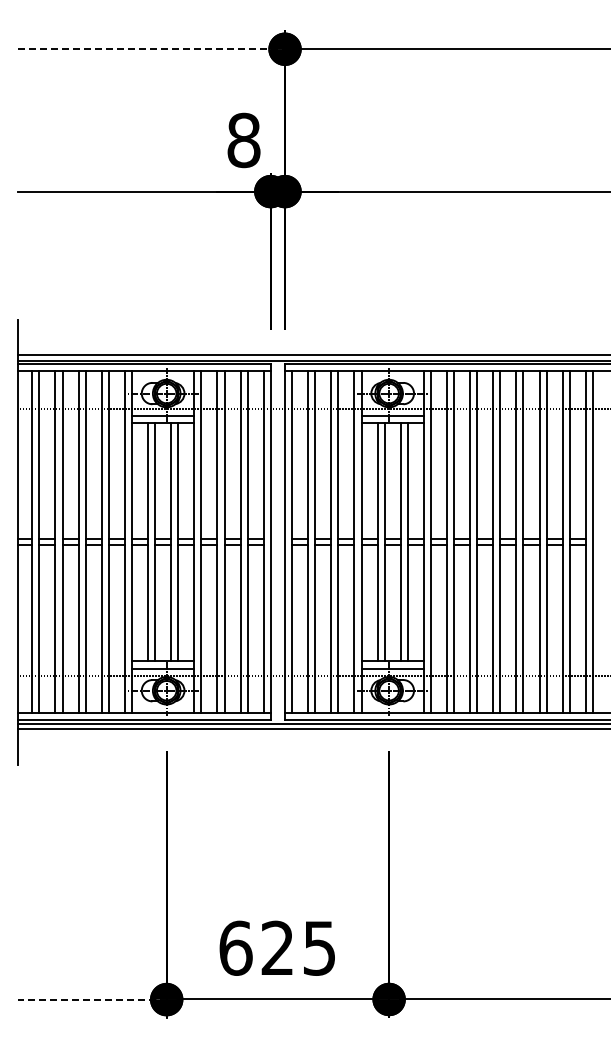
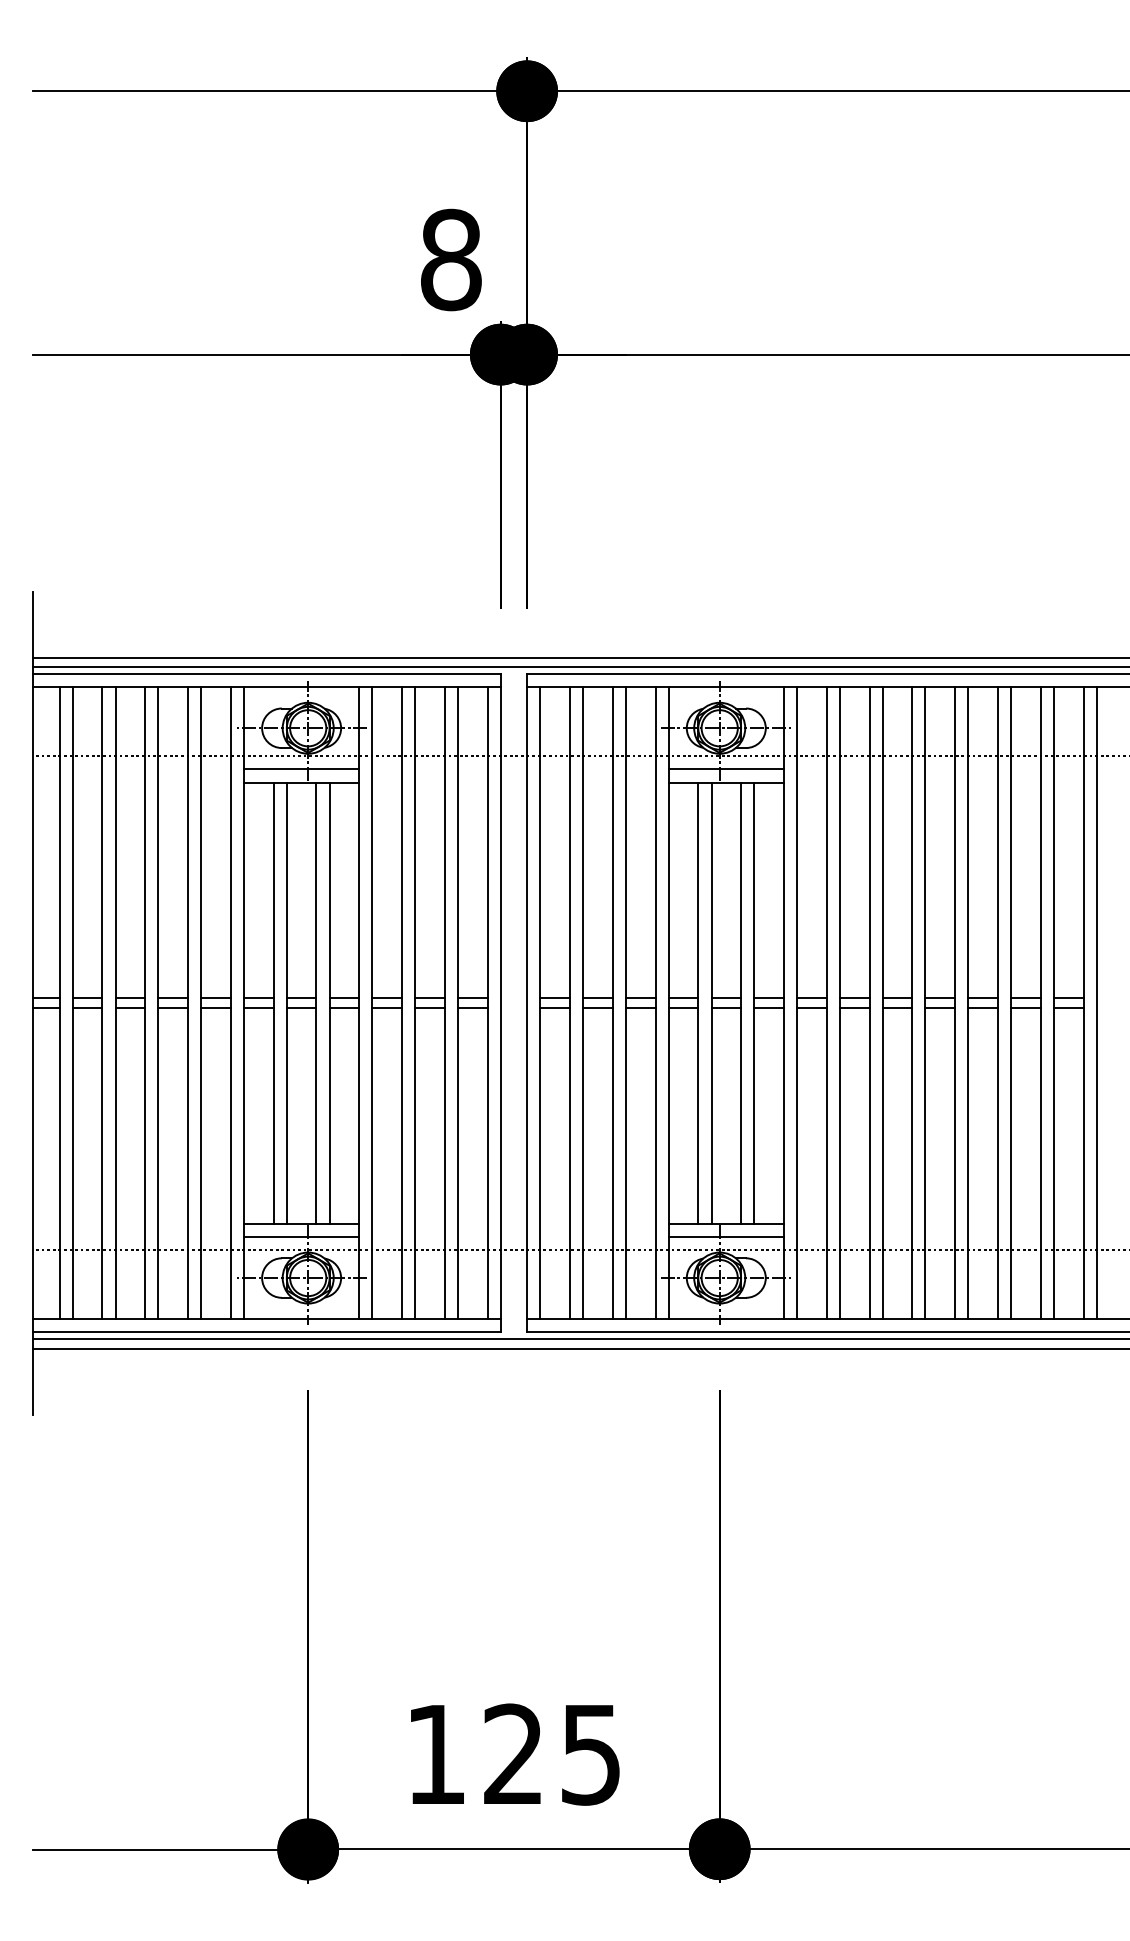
line: (152, 49) -> (281, 91), dashed -> solid
text: (235, 947) -> (435, 1753), 625 -> 125
line: (91, 999) -> (169, 1849), dashed -> solid

